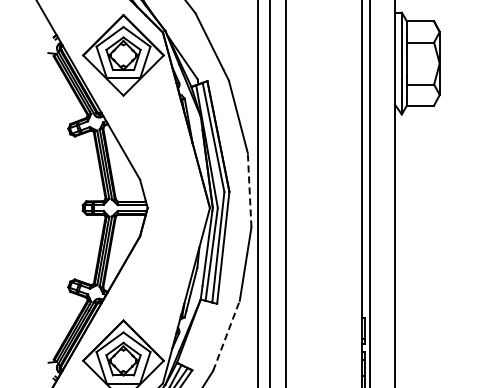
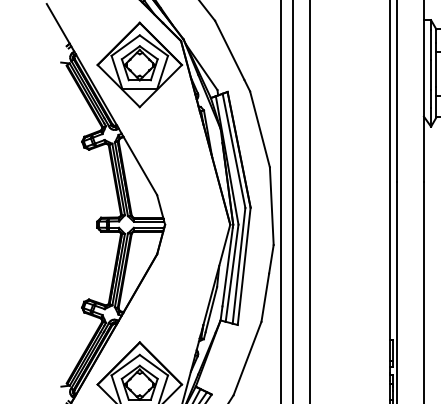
line: (249, 189) -> (271, 205), dashed -> solid
line: (226, 335) -> (247, 358), dashed -> solid

